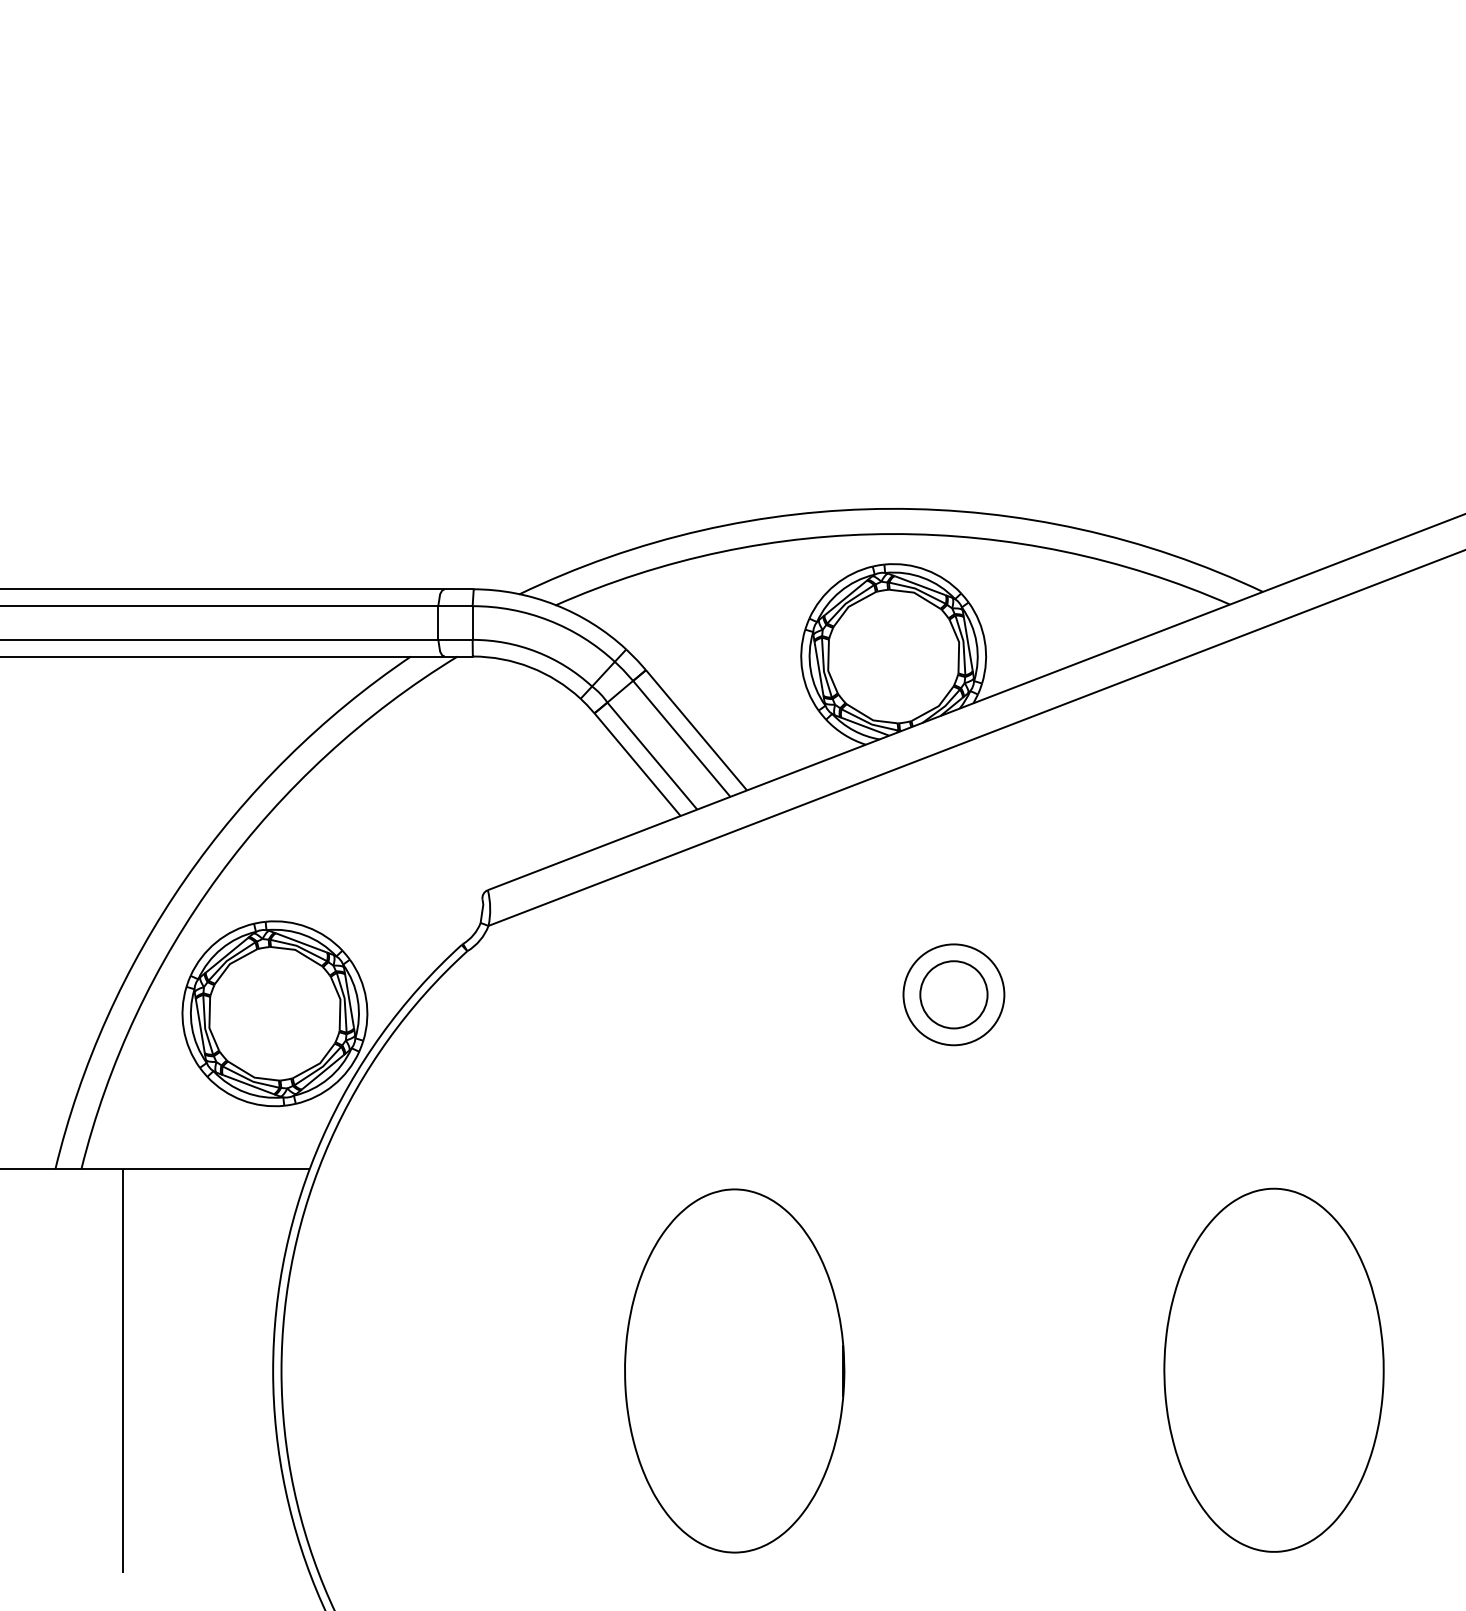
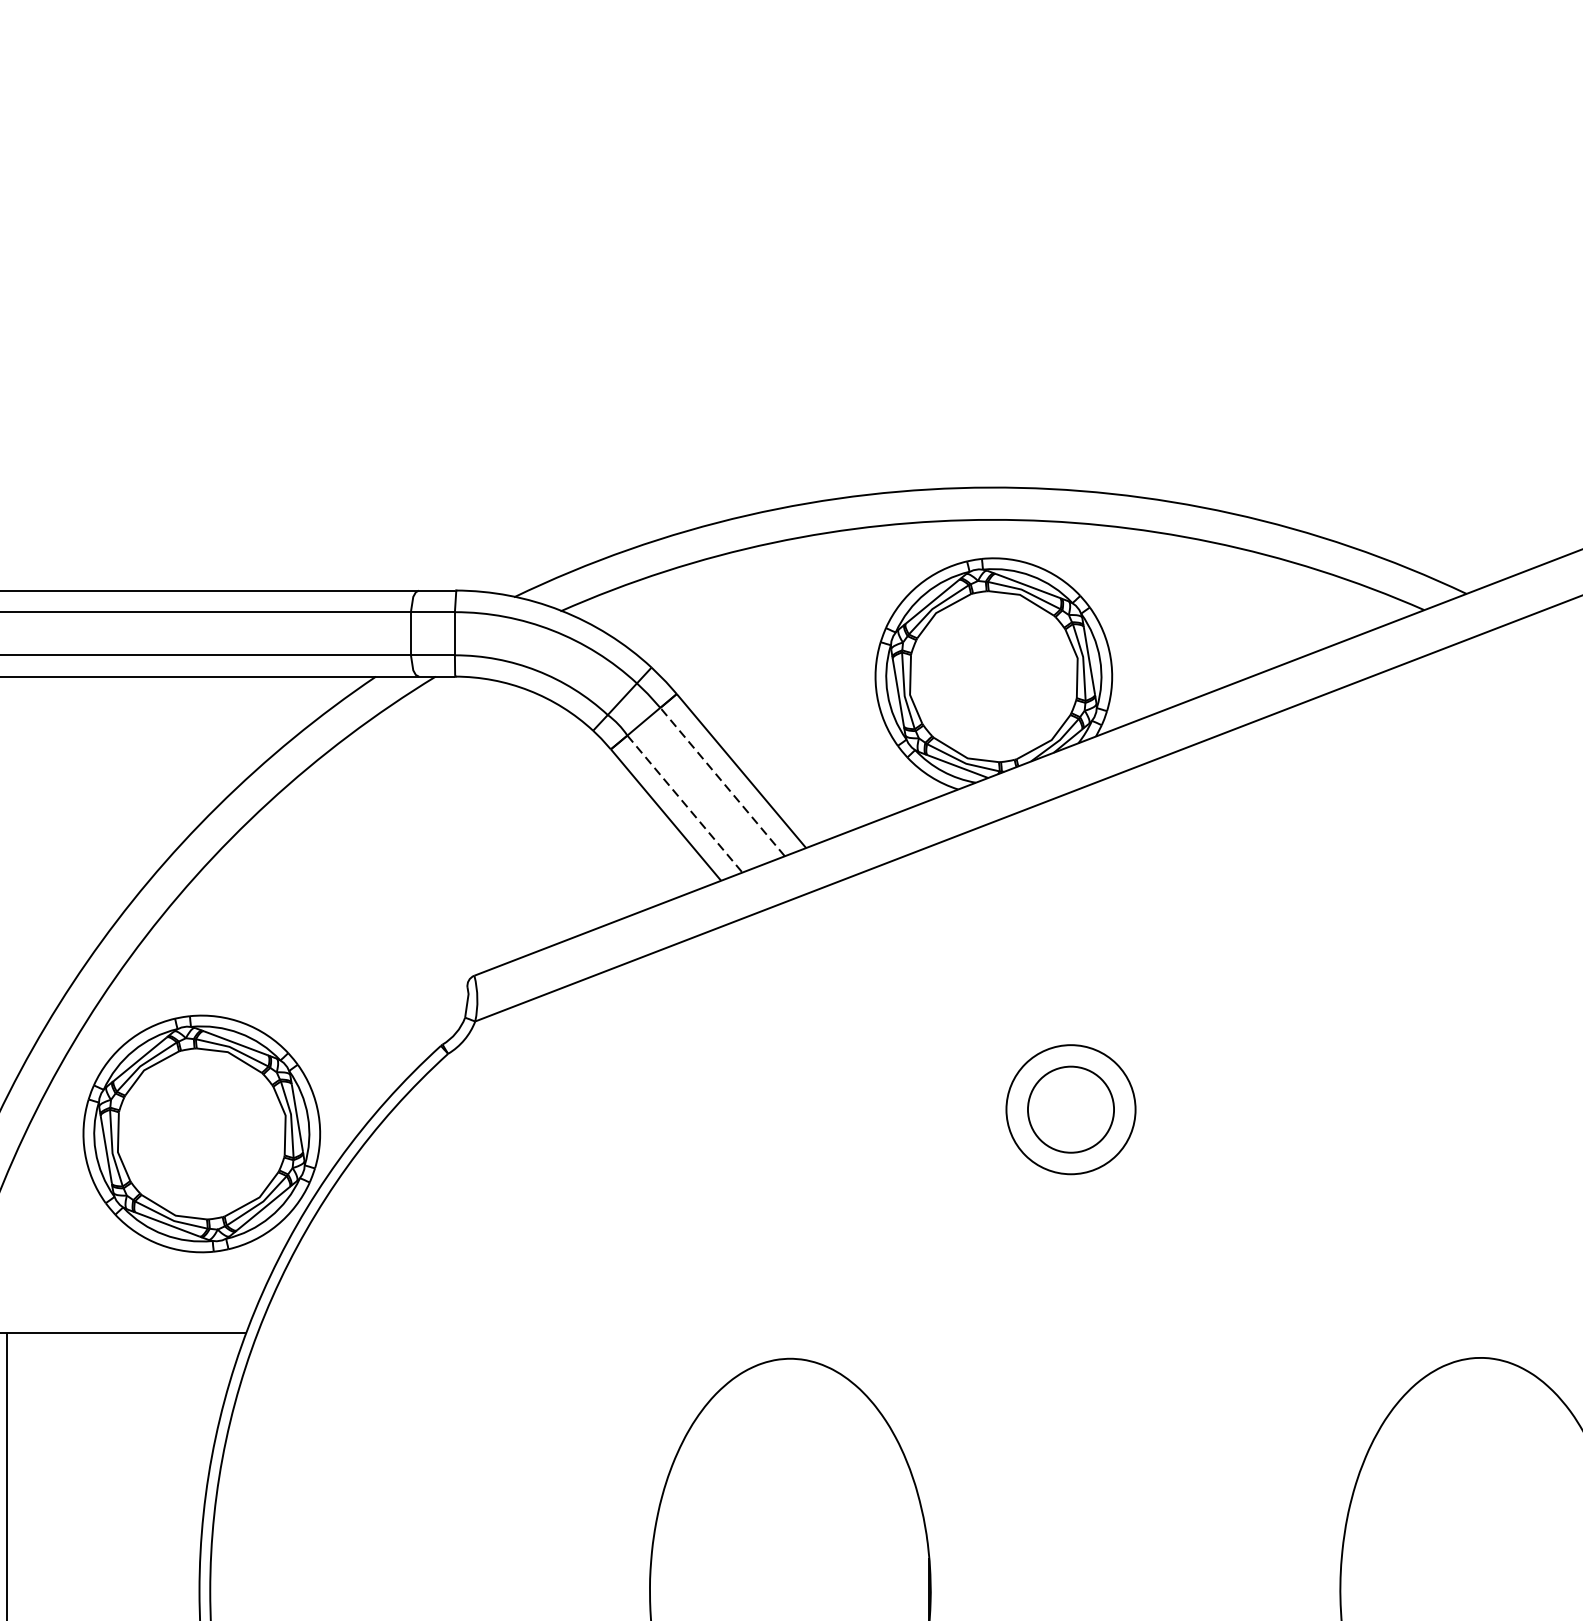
line: (681, 738) -> (722, 781), solid -> dashed
line: (652, 756) -> (685, 804), solid -> dashed

